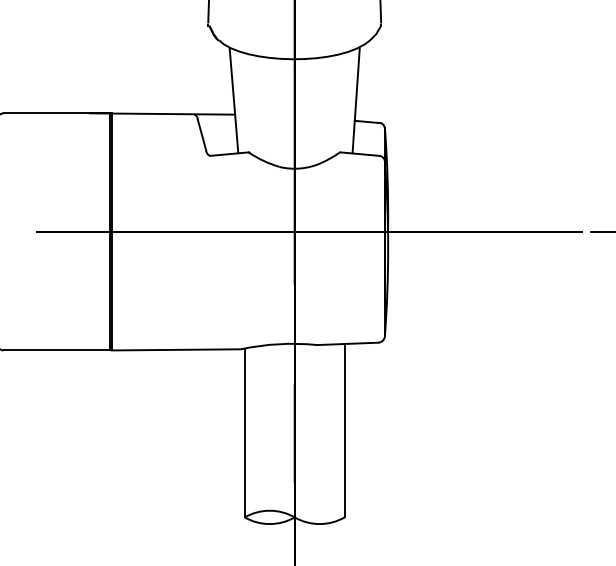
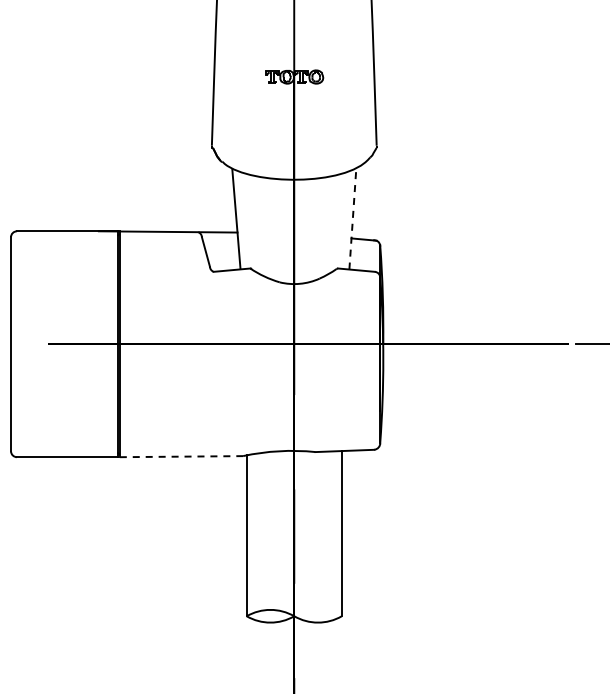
line: (355, 99) -> (352, 218), solid -> dashed
line: (176, 349) -> (181, 456), solid -> dashed

